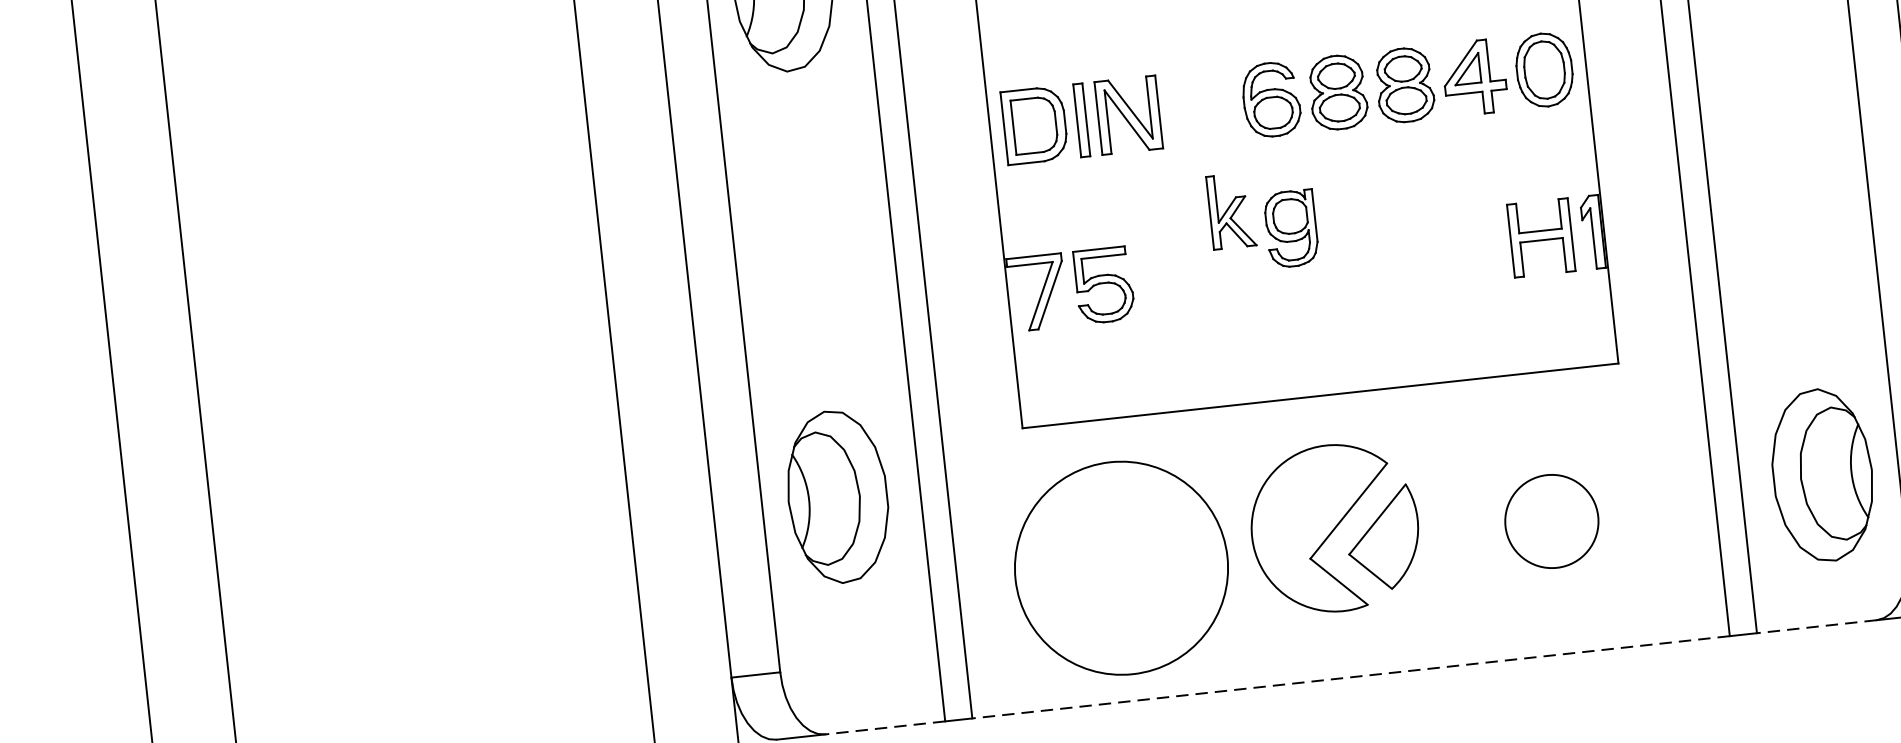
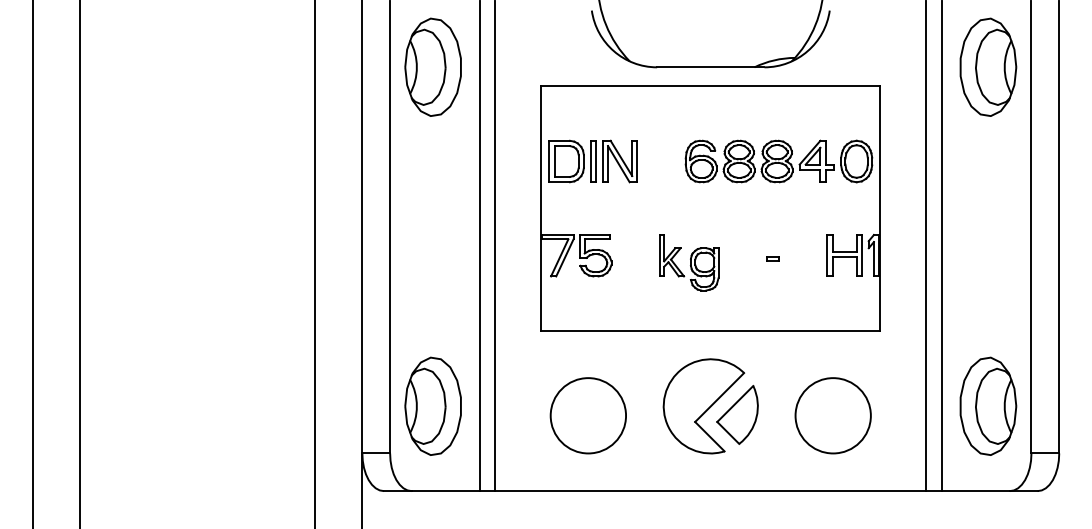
part: (1263, 219) -> (689, 262), moved
part: (1415, 256) -> (772, 258), added
part: (836, 495) -> (432, 405), moved
circle: (1550, 521) -> (832, 415), size x1.43
circle: (1121, 567) -> (588, 415), size x0.62
line: (1816, 627) -> (975, 491), dashed -> solid
line: (1350, 678) -> (710, 491), dashed -> solid
line: (884, 728) -> (445, 491), dashed -> solid

